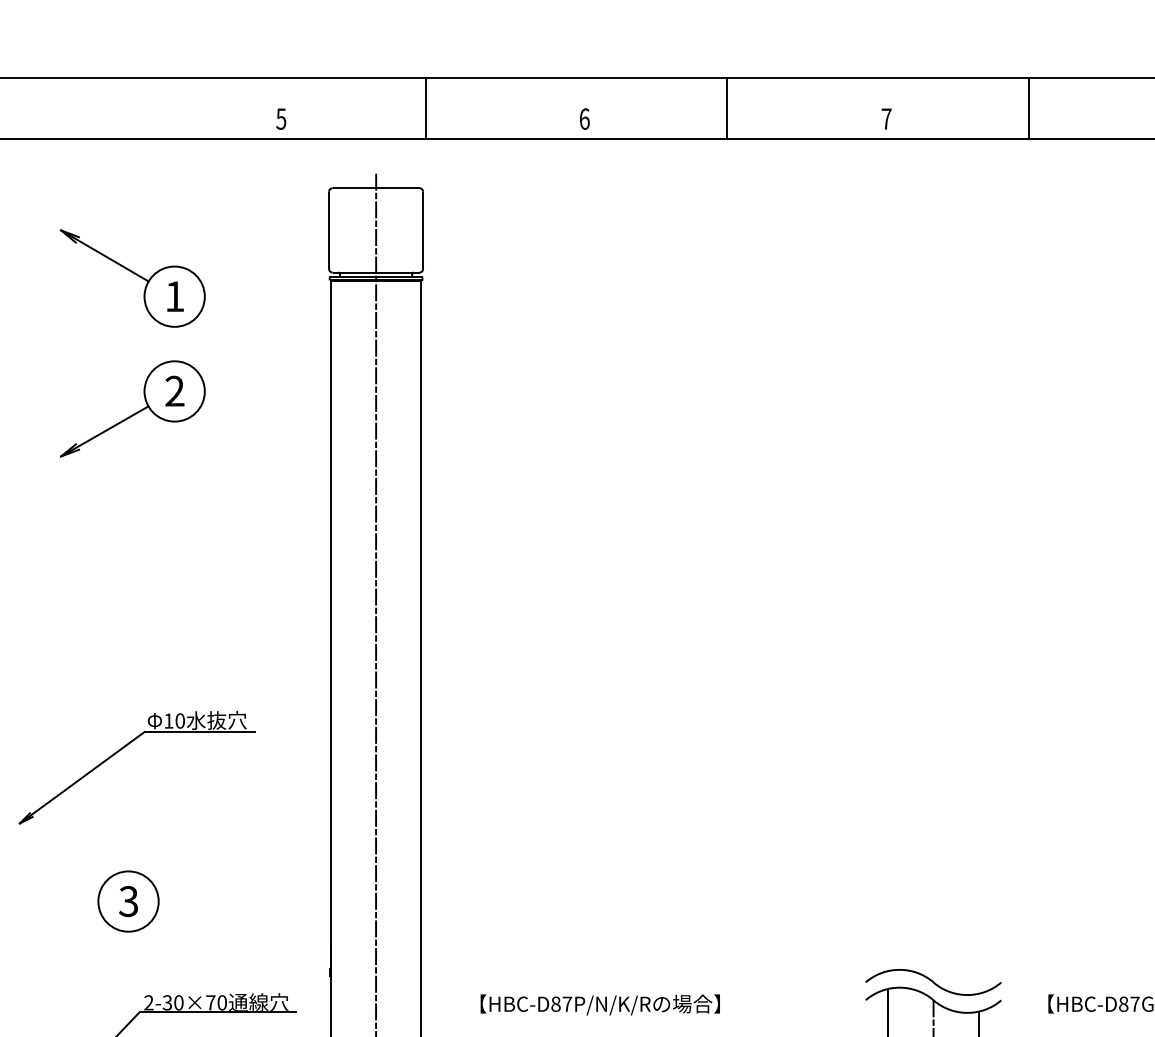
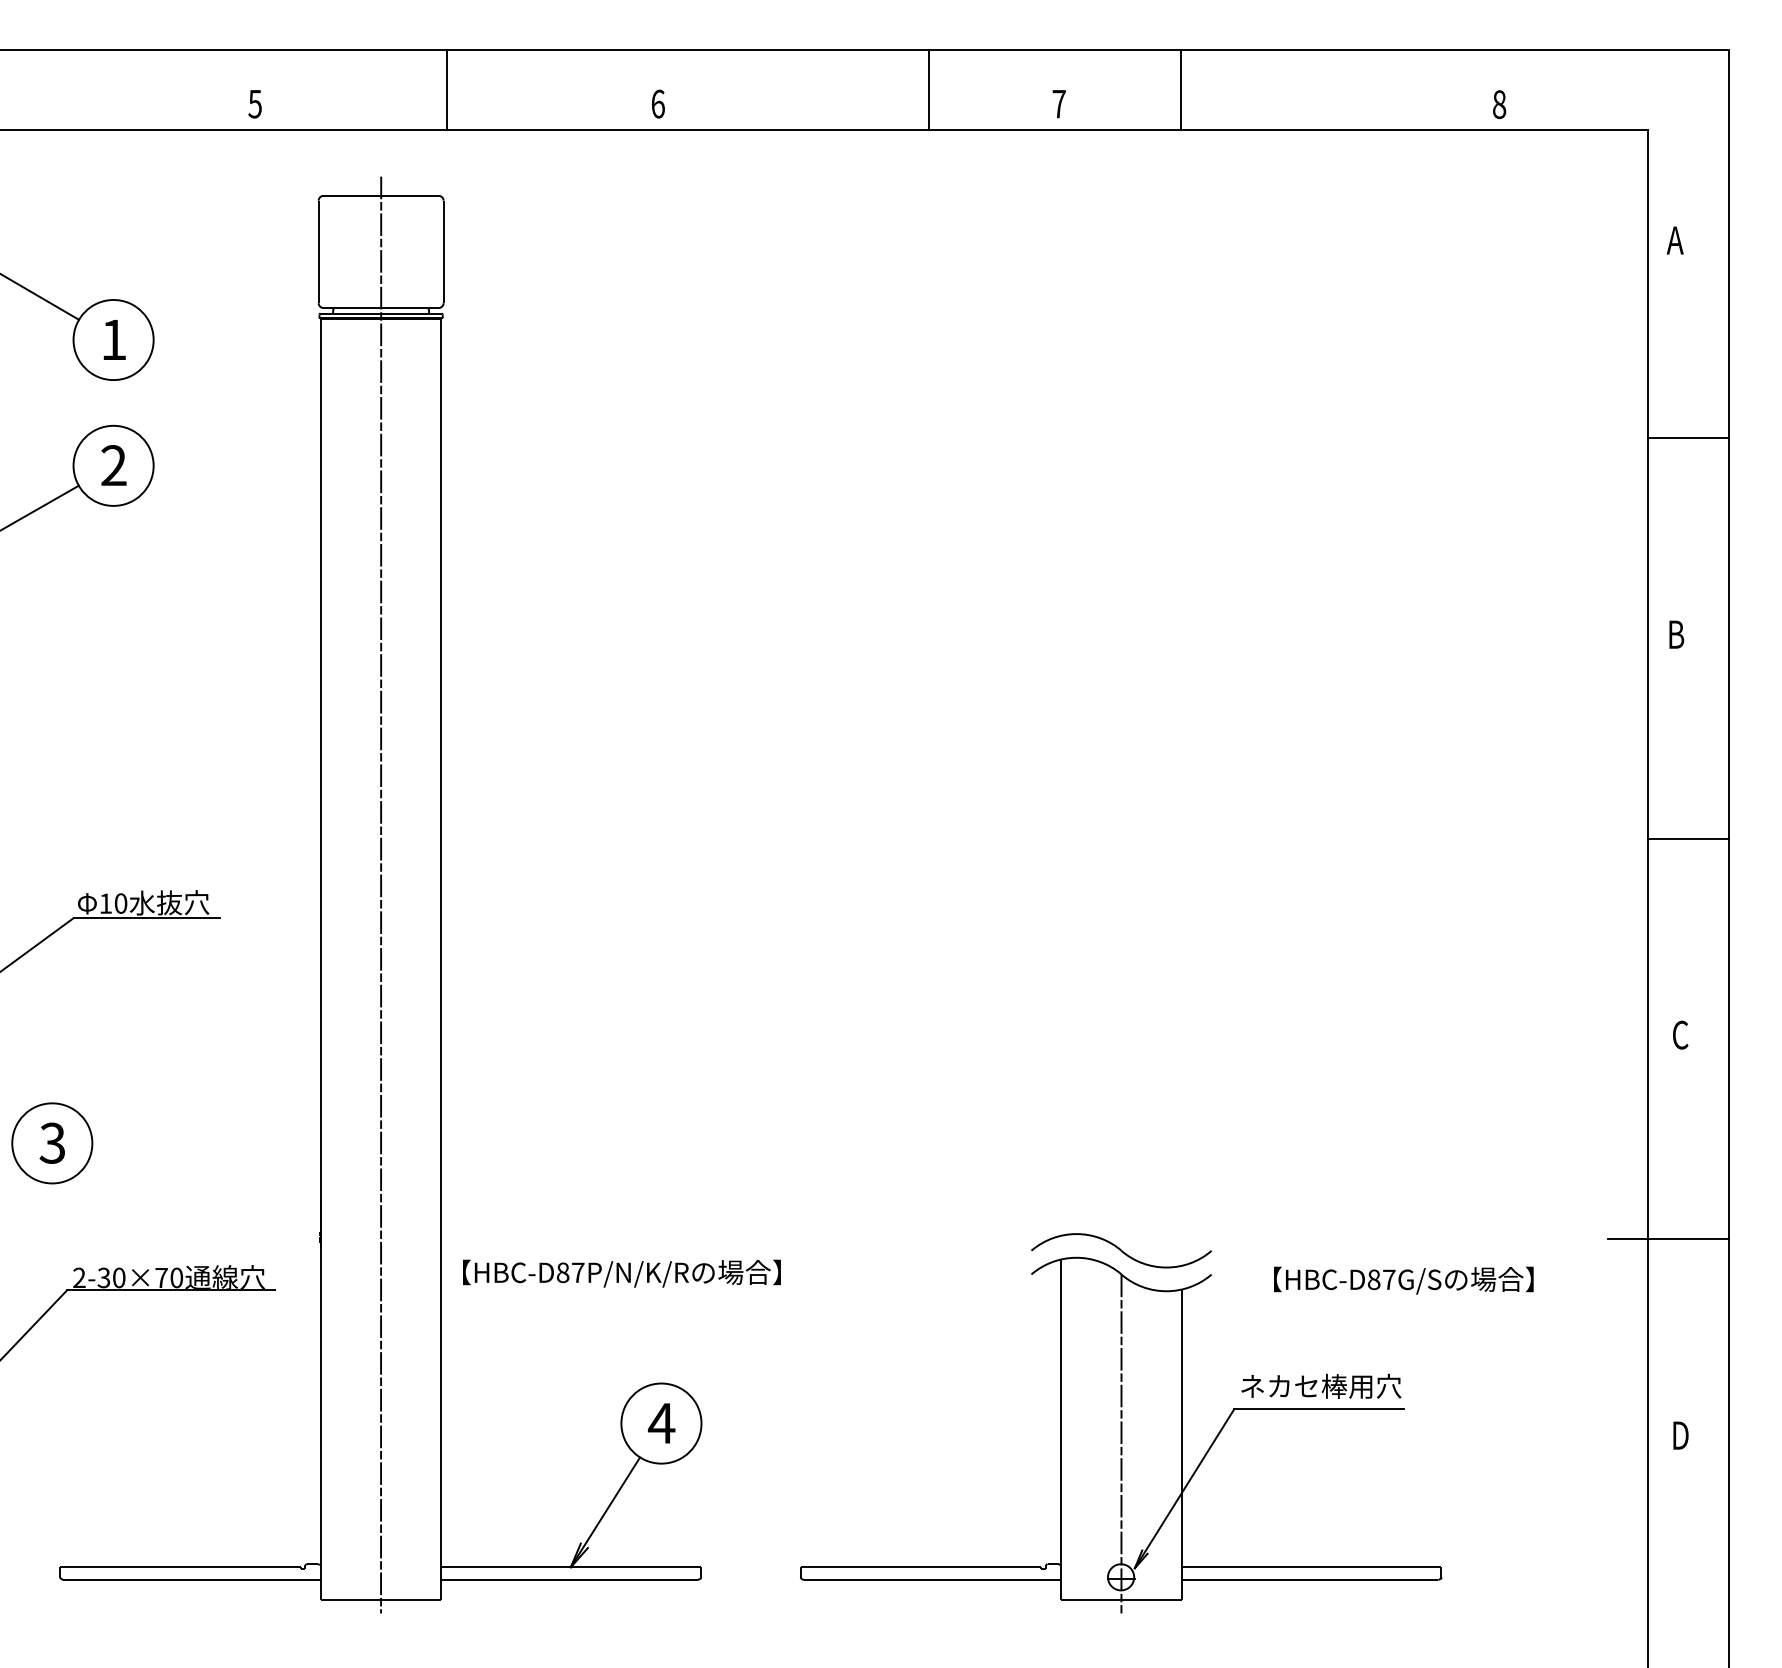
line: (727, 108) -> (928, 90), moved
line: (1029, 108) -> (1181, 90), moved
text: (599, 1004) -> (621, 1273), moved

